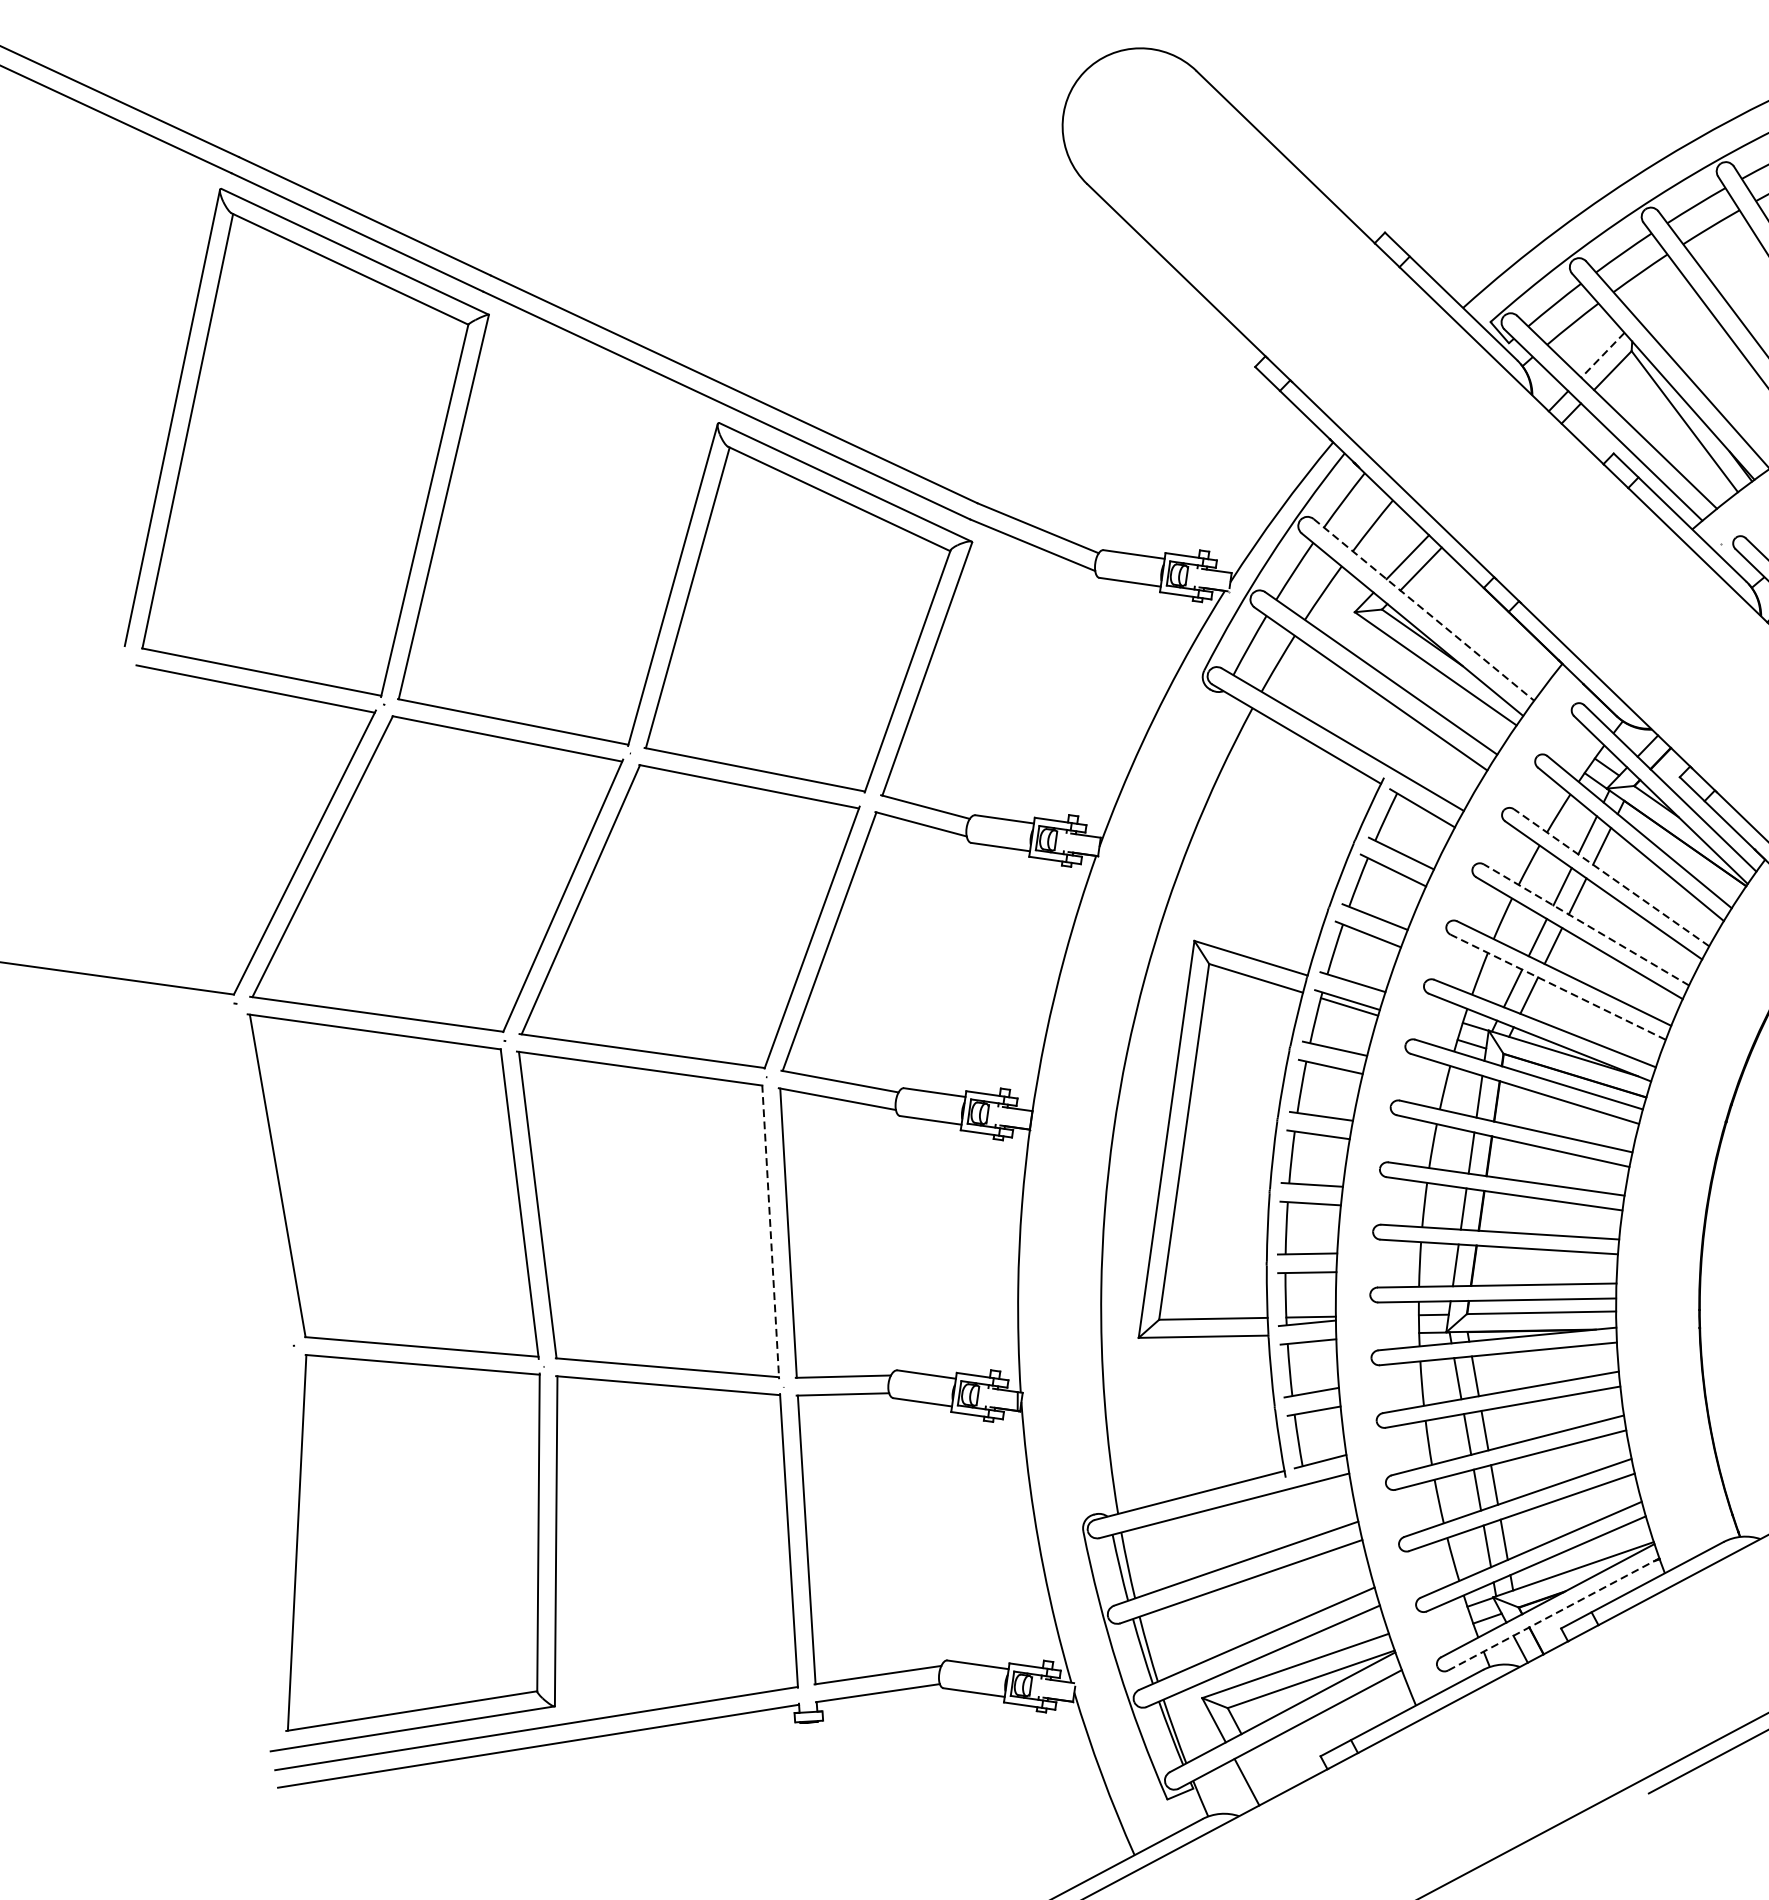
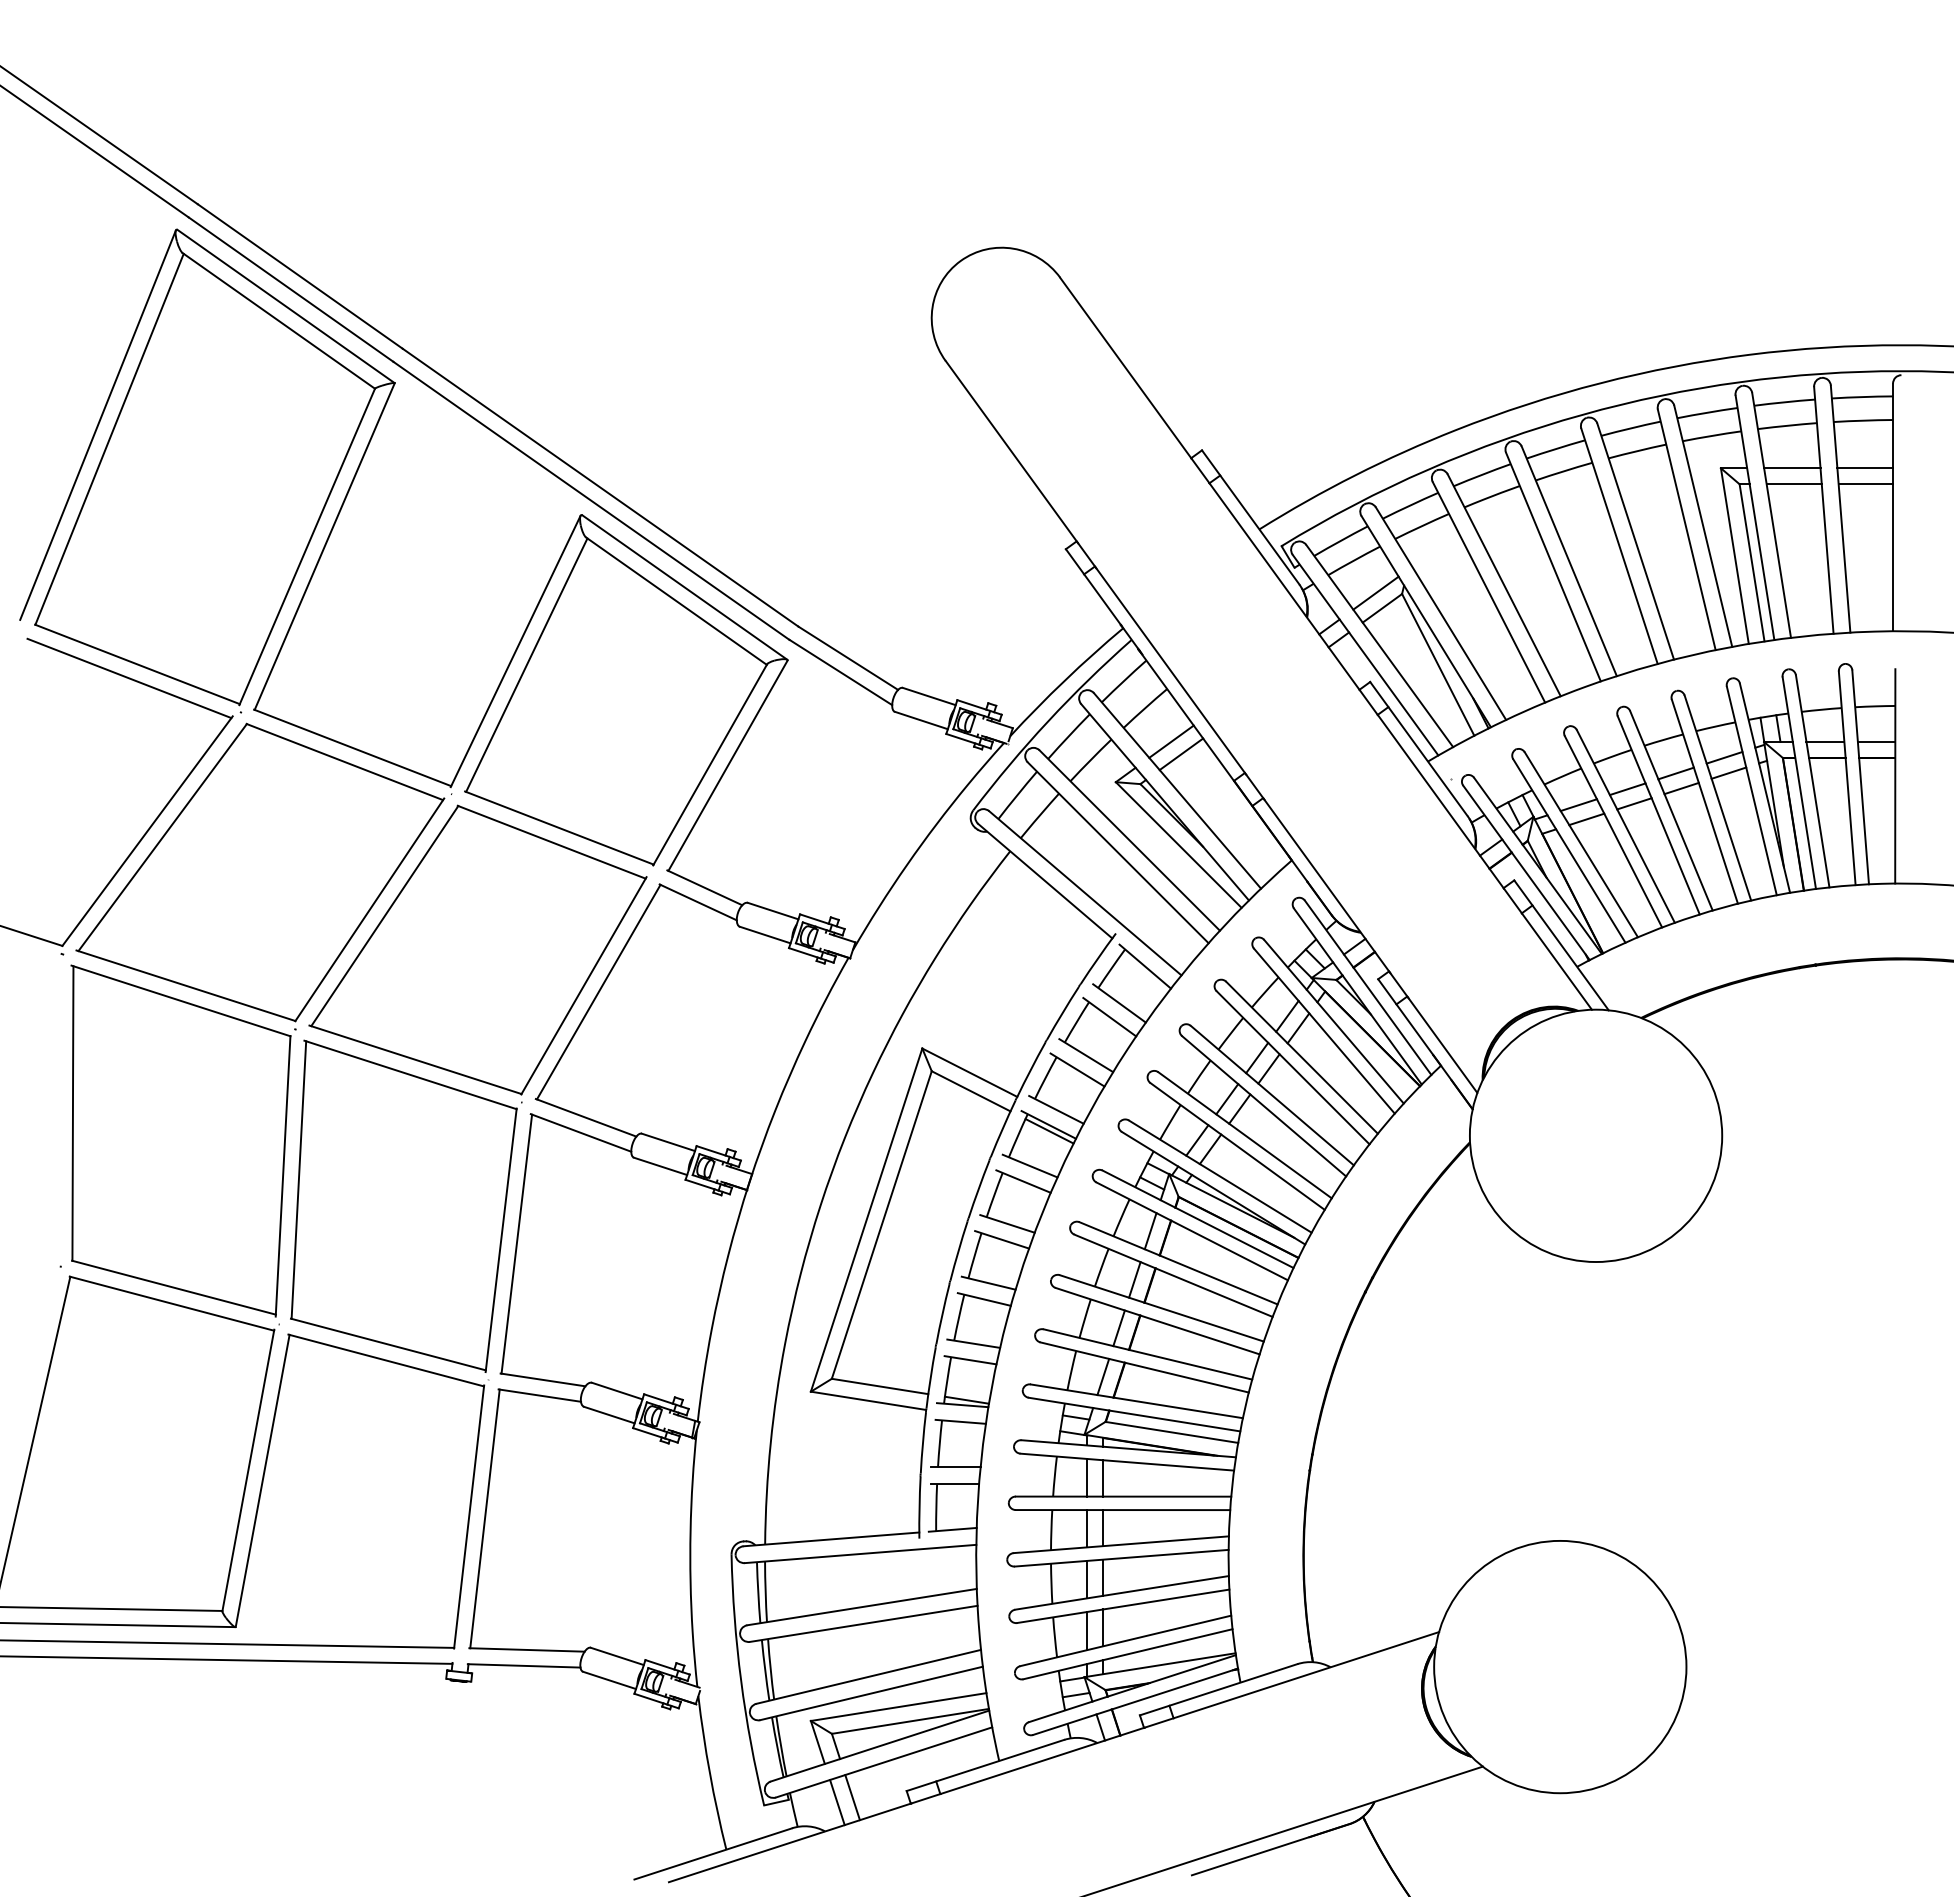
line: (1602, 355) -> (1375, 593), dashed -> solid
line: (1423, 609) -> (1177, 790), dashed -> solid
line: (1610, 877) -> (1301, 1057), dashed -> solid
line: (1586, 924) -> (1272, 1095), dashed -> solid
line: (1558, 987) -> (1237, 1146), dashed -> solid
line: (771, 1232) -> (501, 1240), dashed -> solid
line: (1553, 1614) -> (1135, 1701), dashed -> solid
line: (1262, 1773) -> (852, 1797), added

